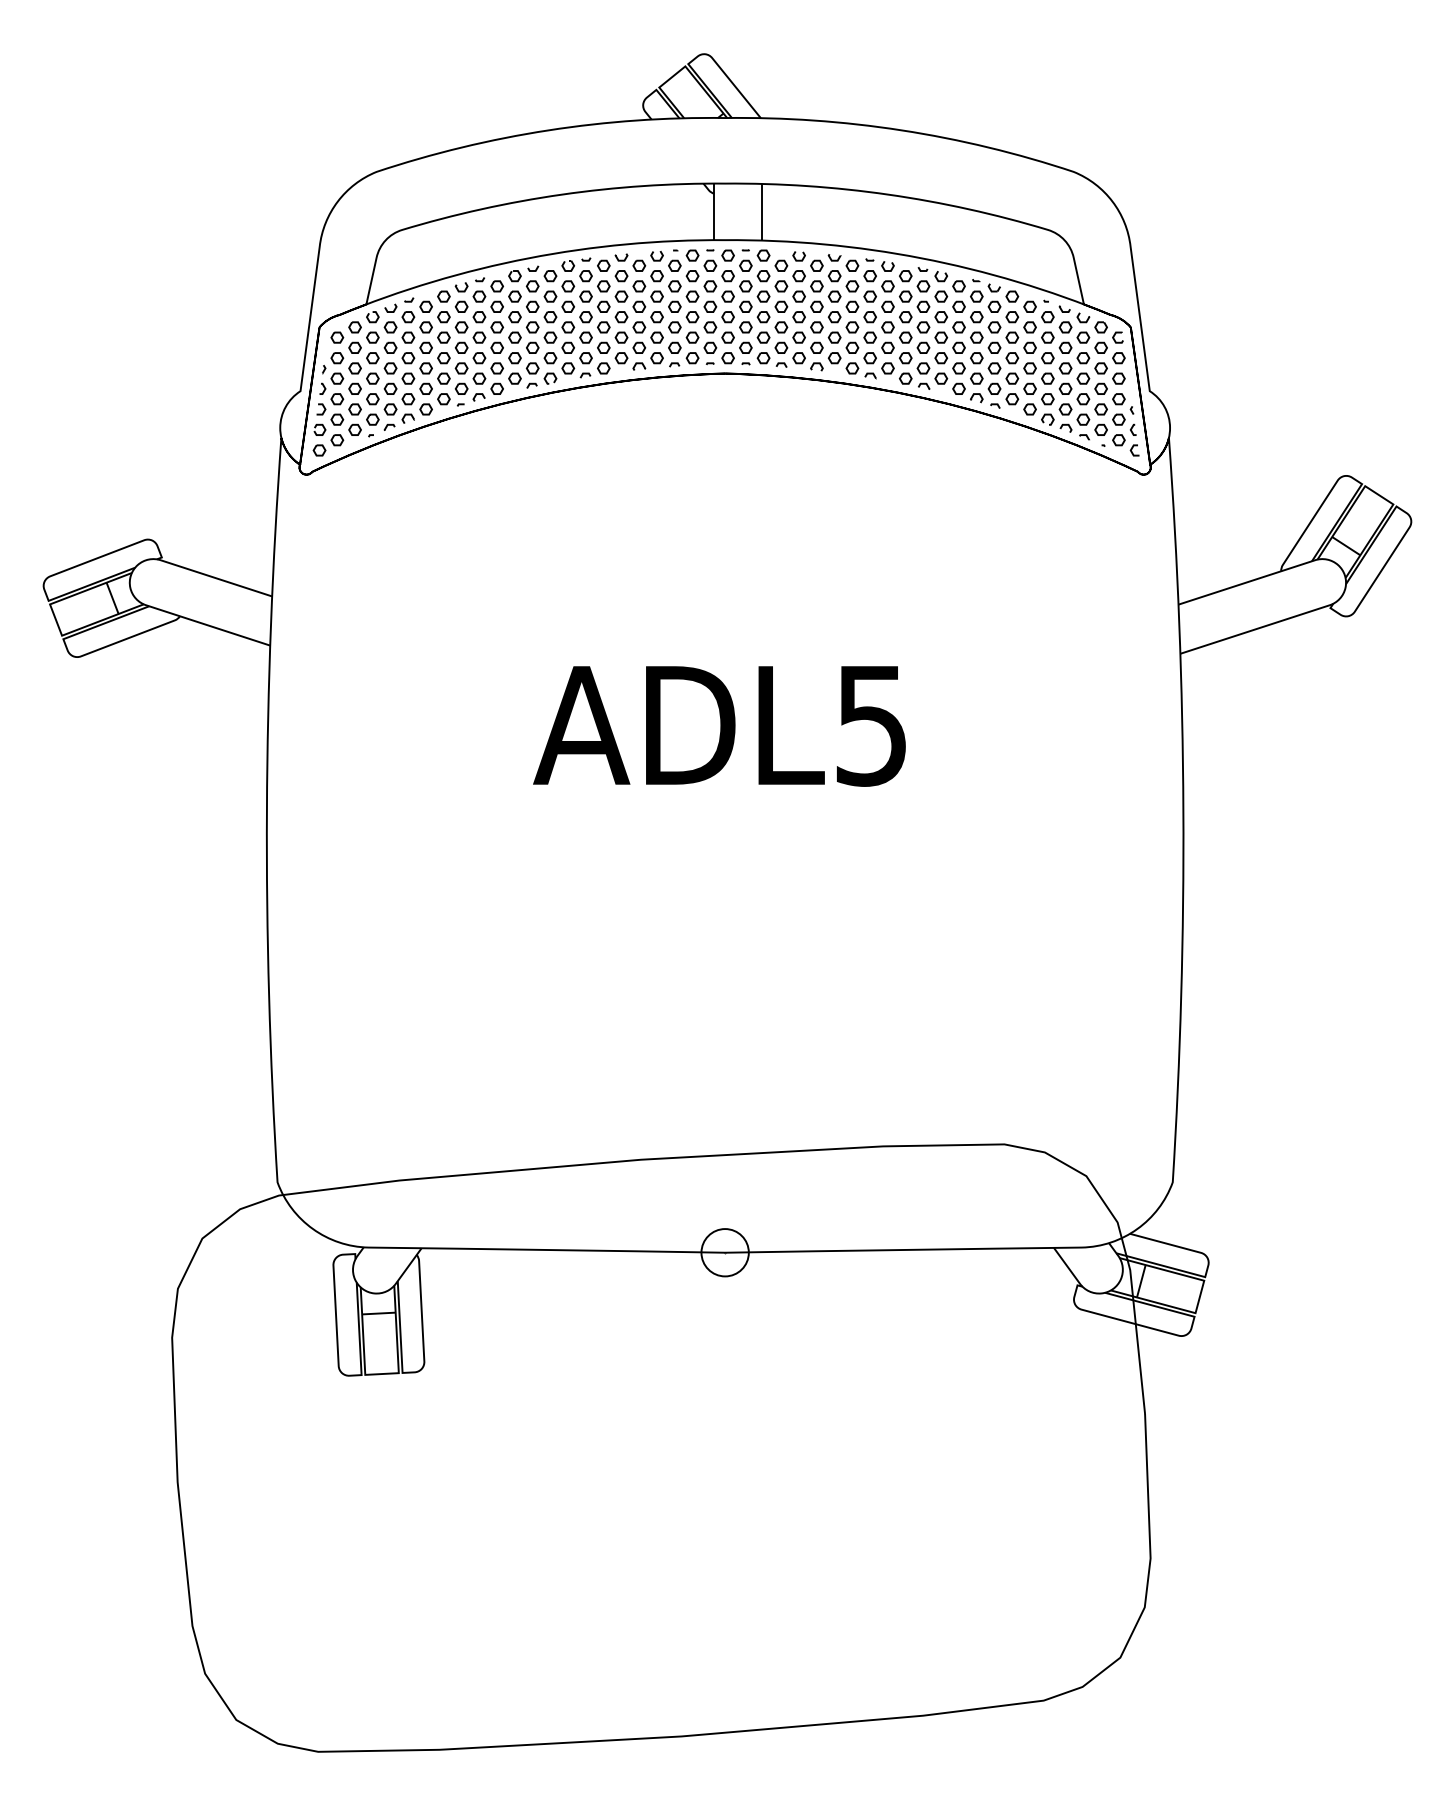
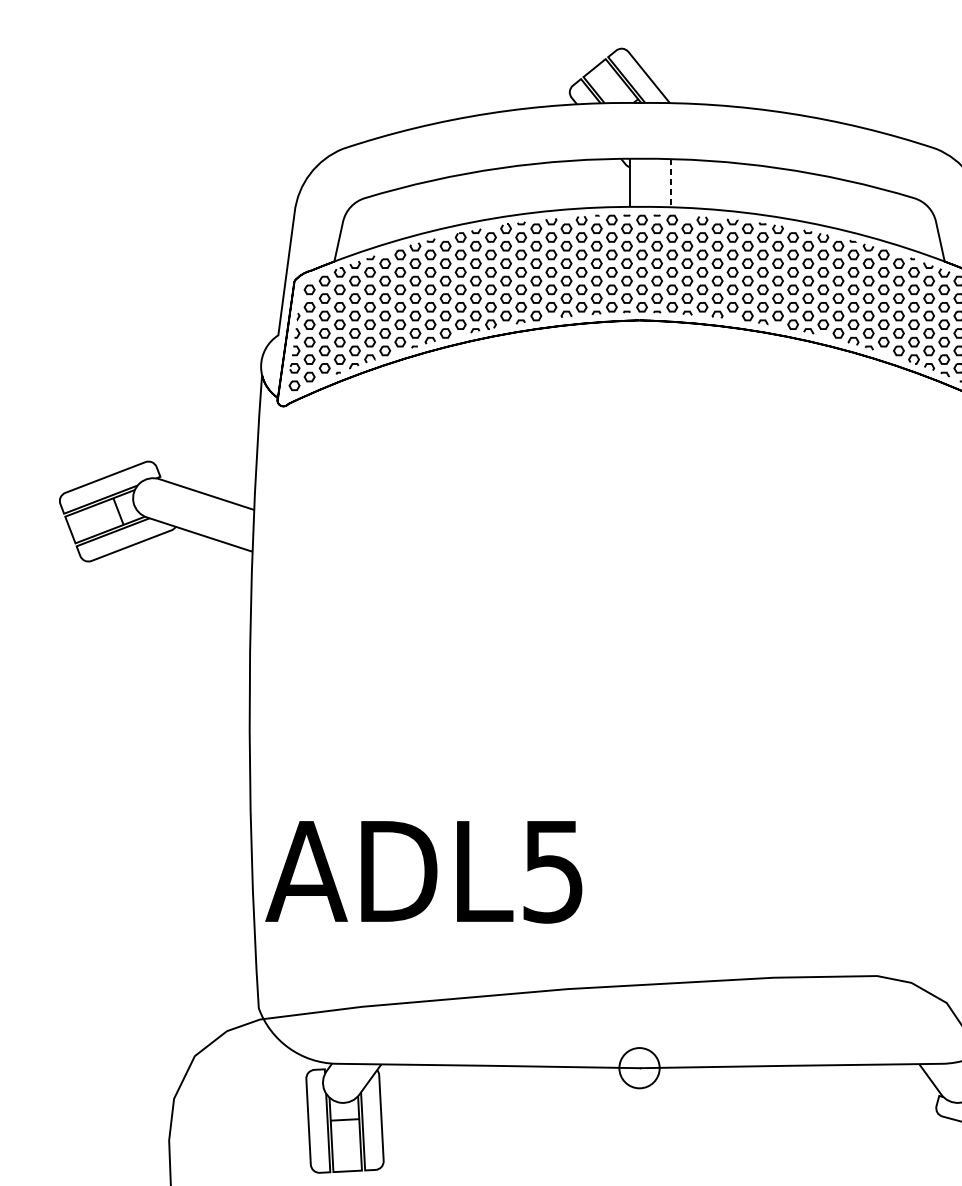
line: (761, 212) -> (670, 183), solid -> dashed
text: (719, 726) -> (423, 872), moved

